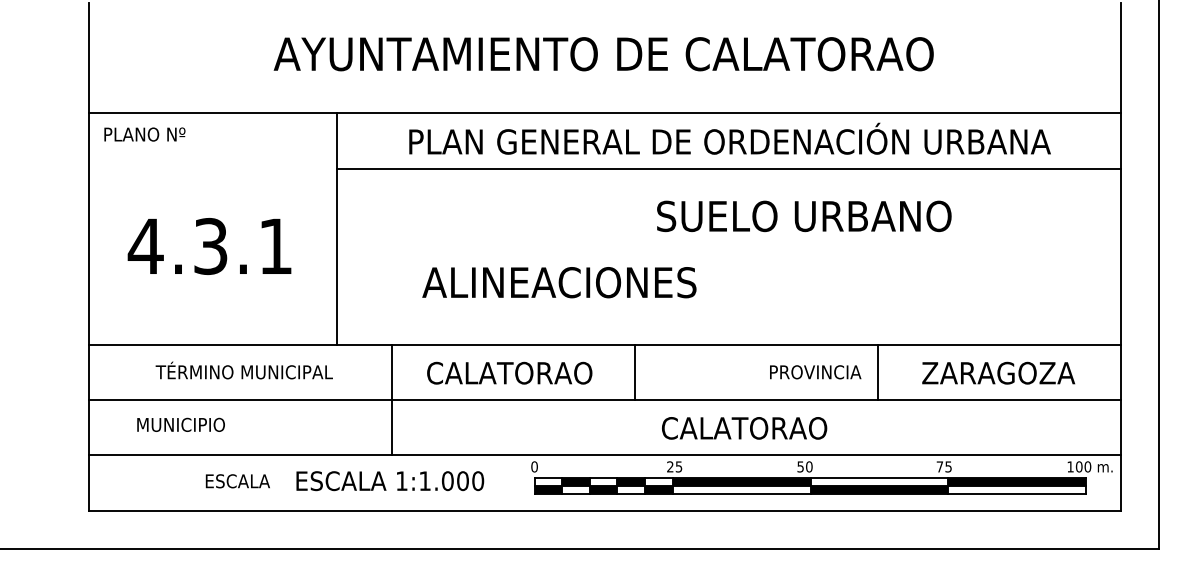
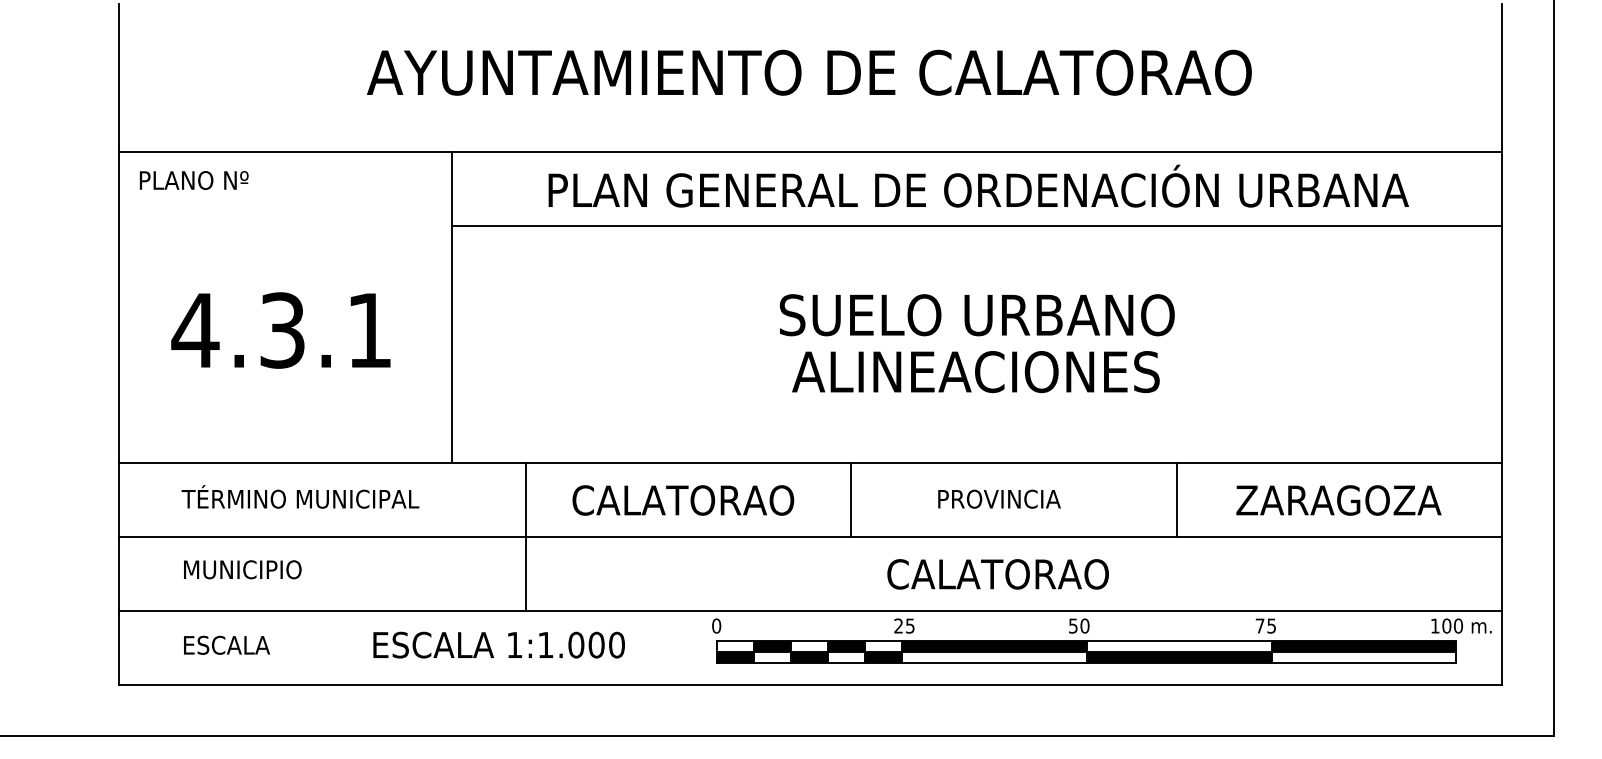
text: (803, 216) -> (976, 315), moved
text: (559, 283) -> (975, 372), moved
text: (244, 370) -> (300, 496), moved
text: (815, 371) -> (999, 498), moved
text: (237, 480) -> (226, 644), moved
text: (389, 480) -> (498, 644), moved

